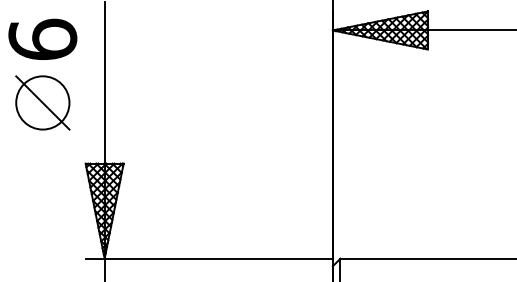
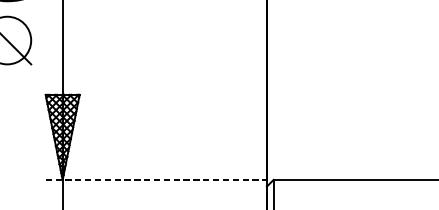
line: (209, 258) -> (156, 179), solid -> dashed

